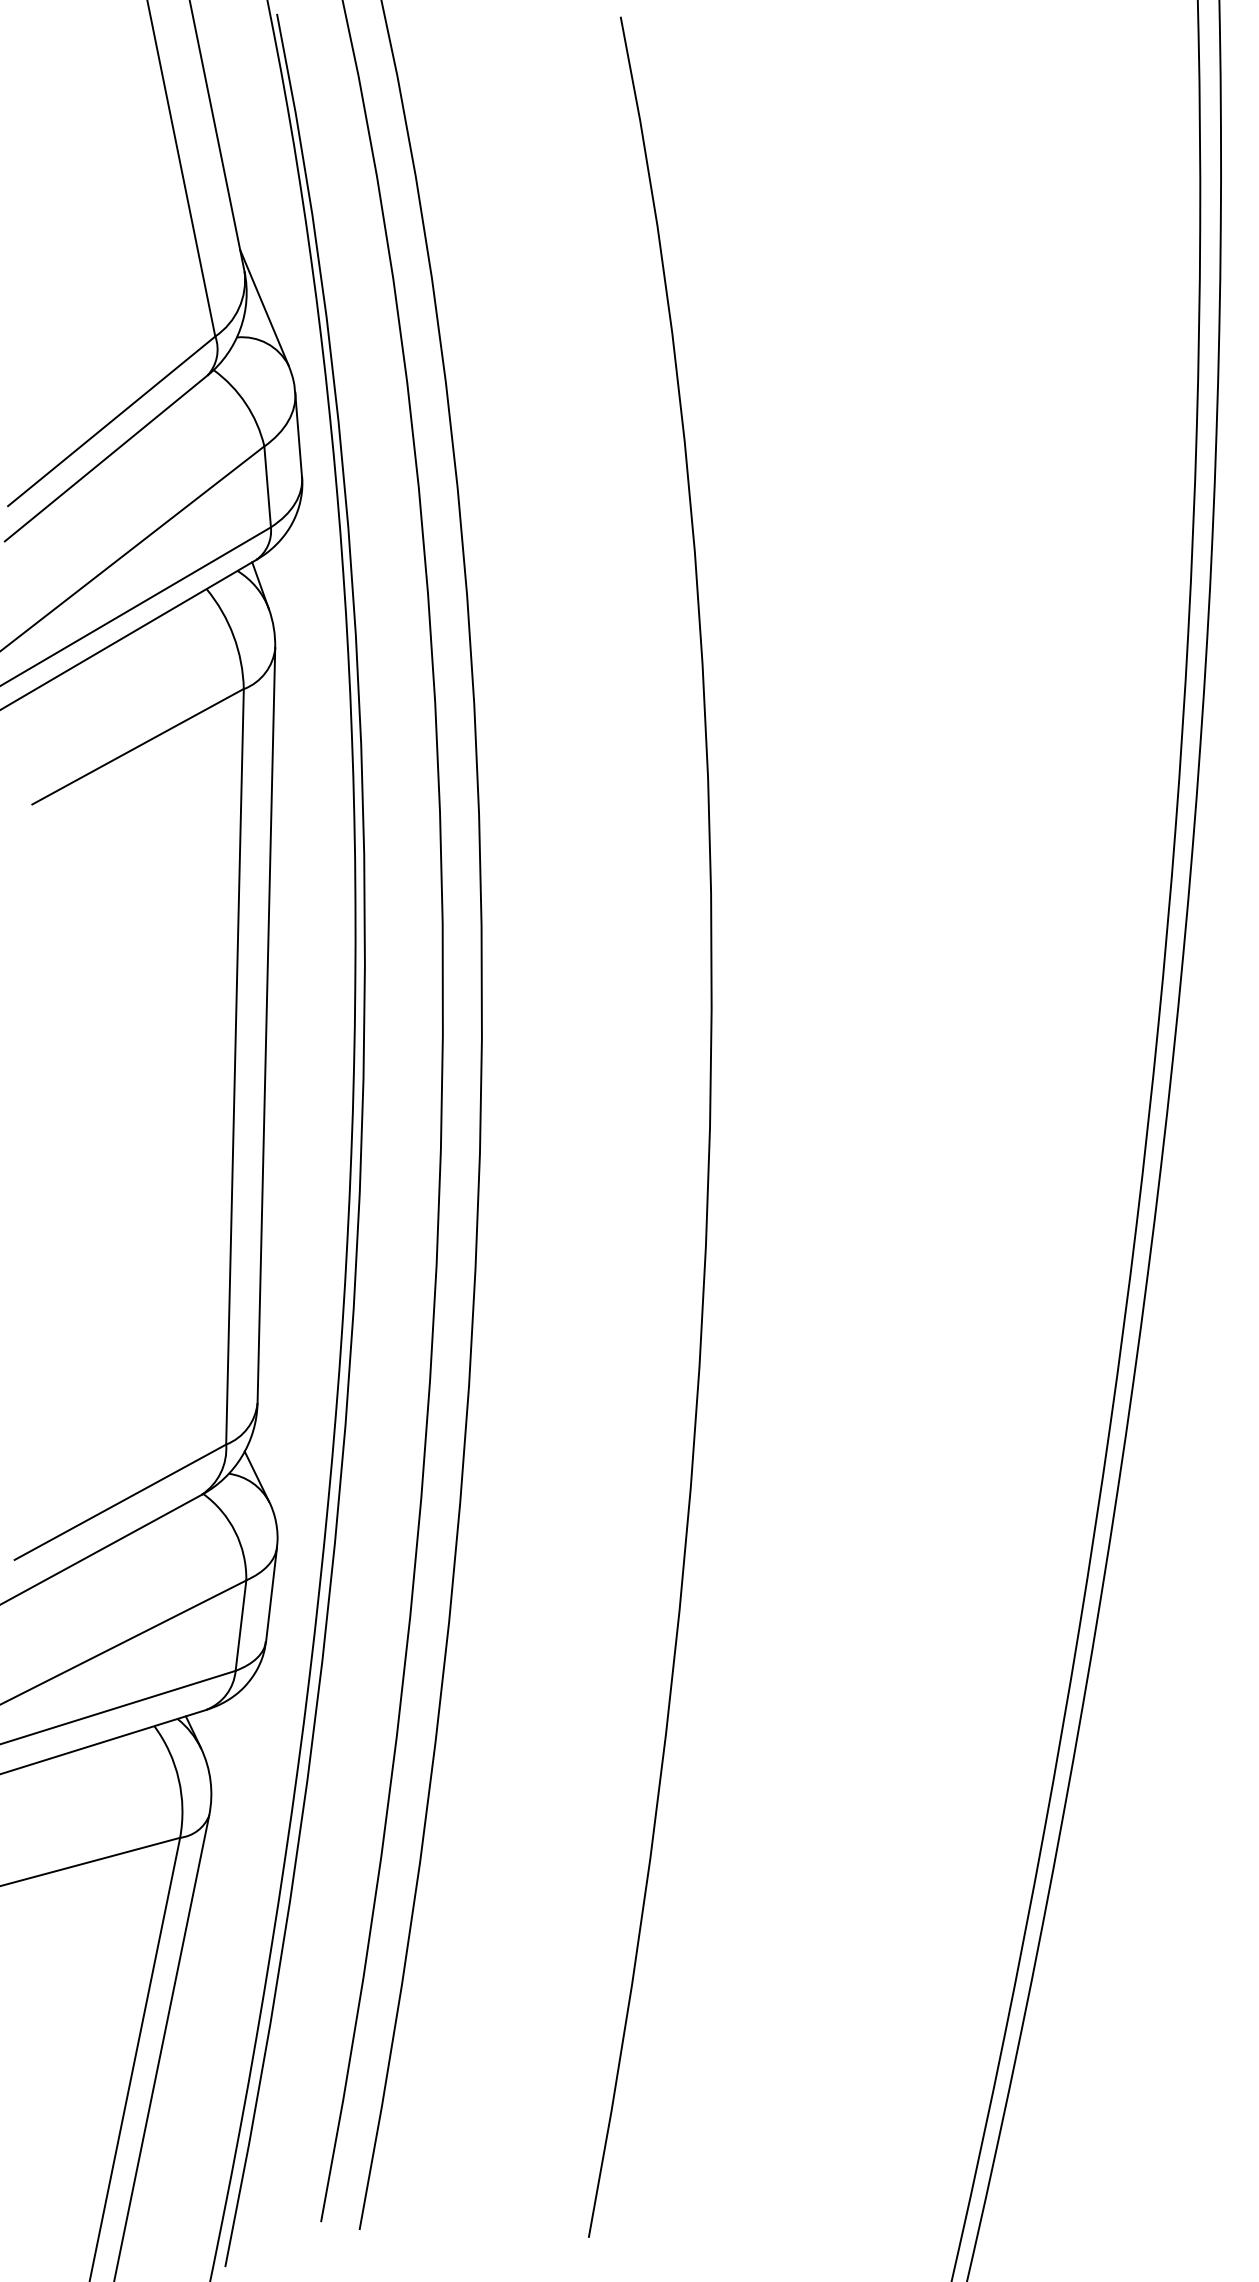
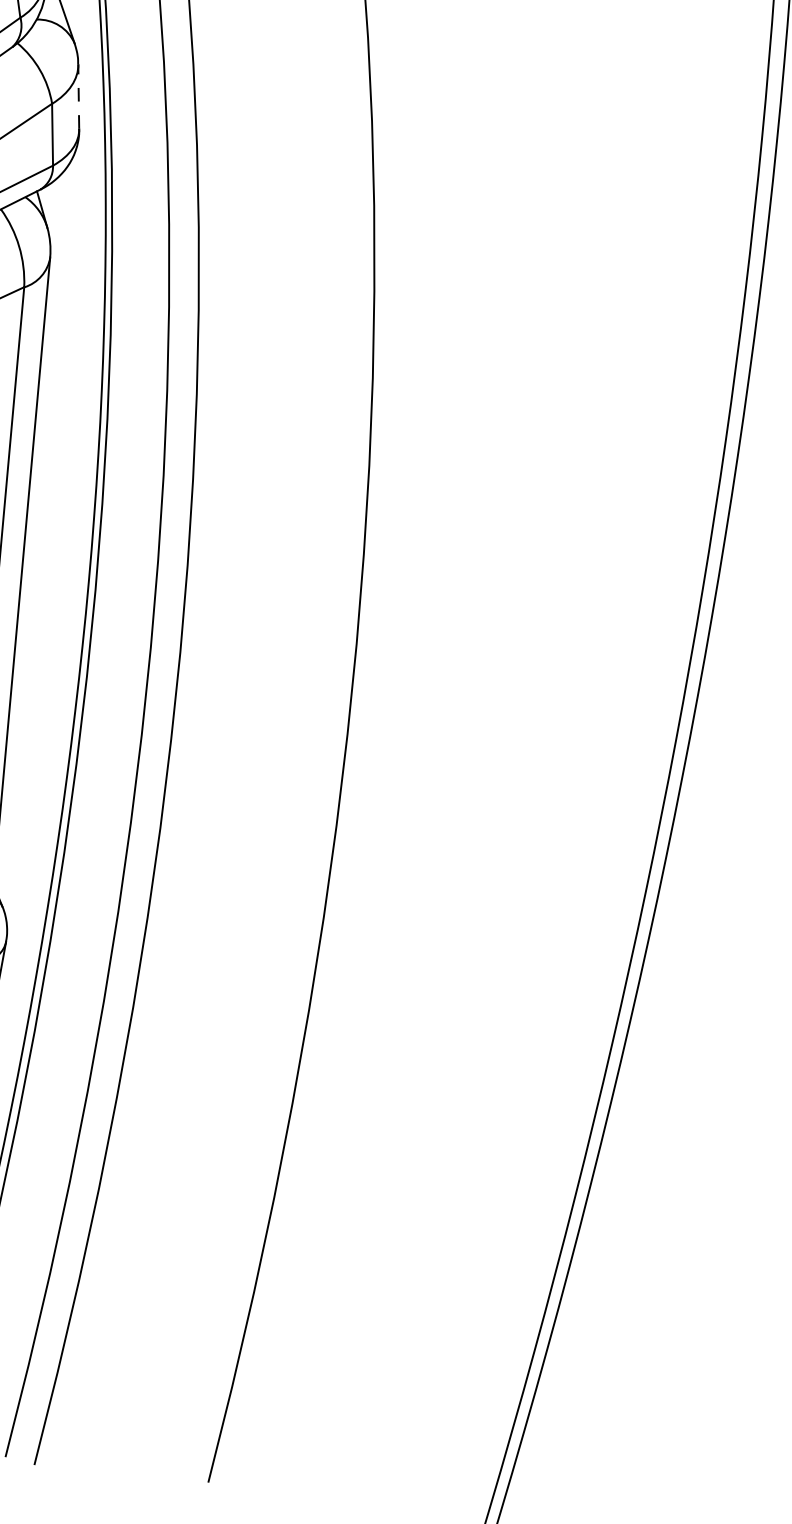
line: (298, 434) -> (78, 96), solid -> dashed

